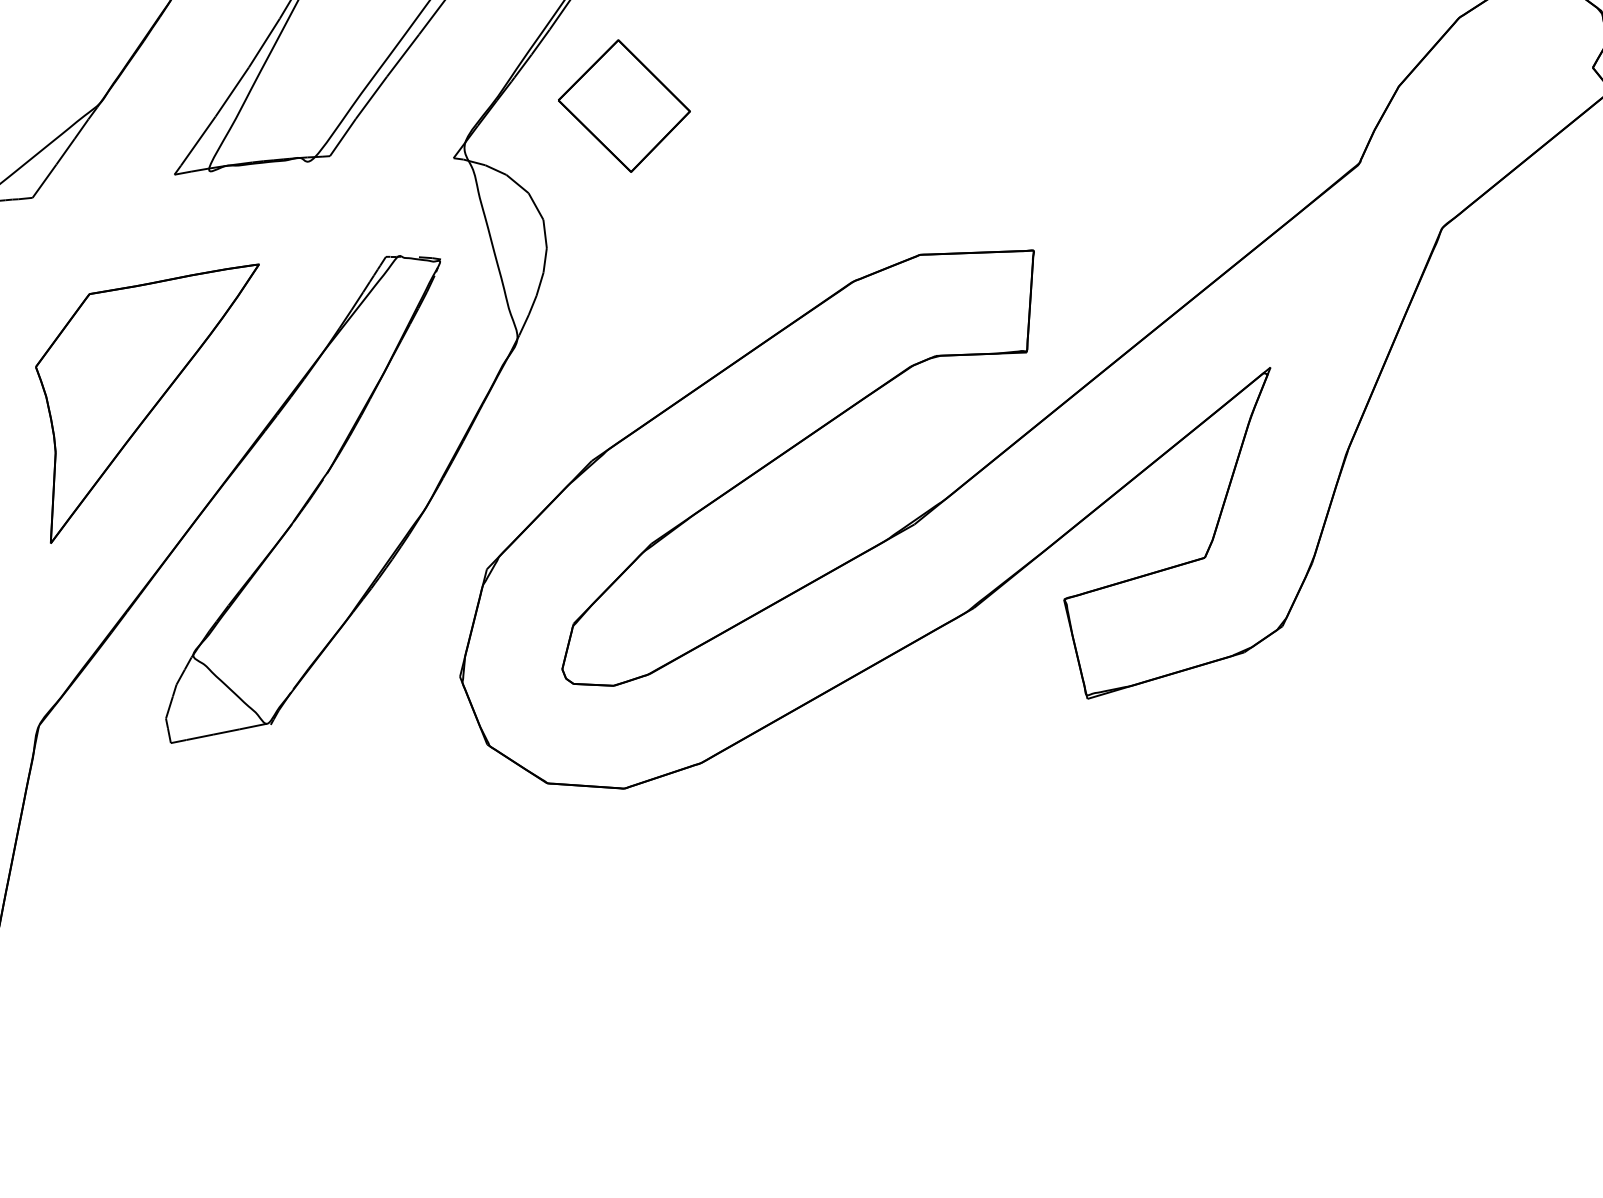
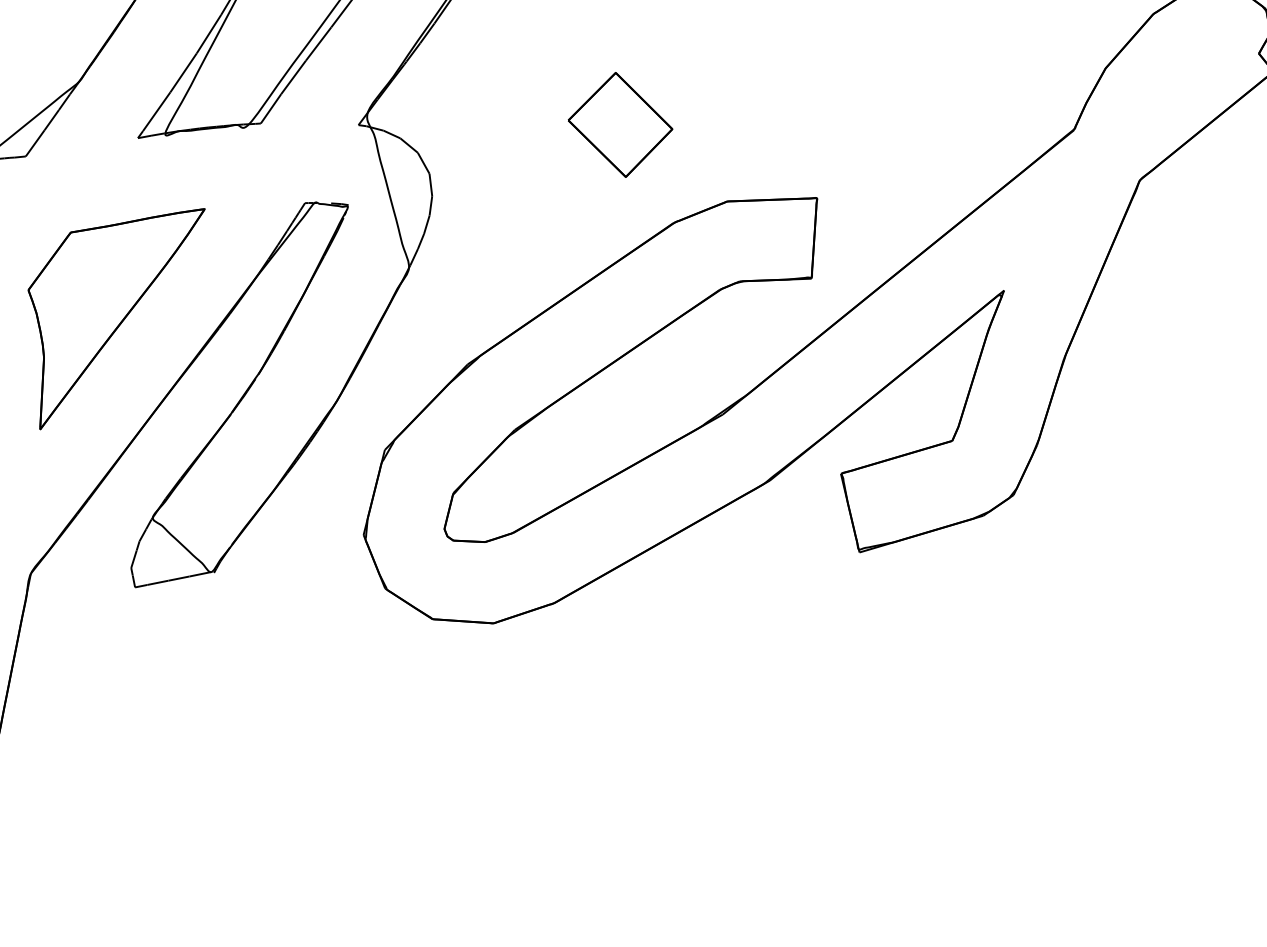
part: (624, 105) -> (620, 124), moved

